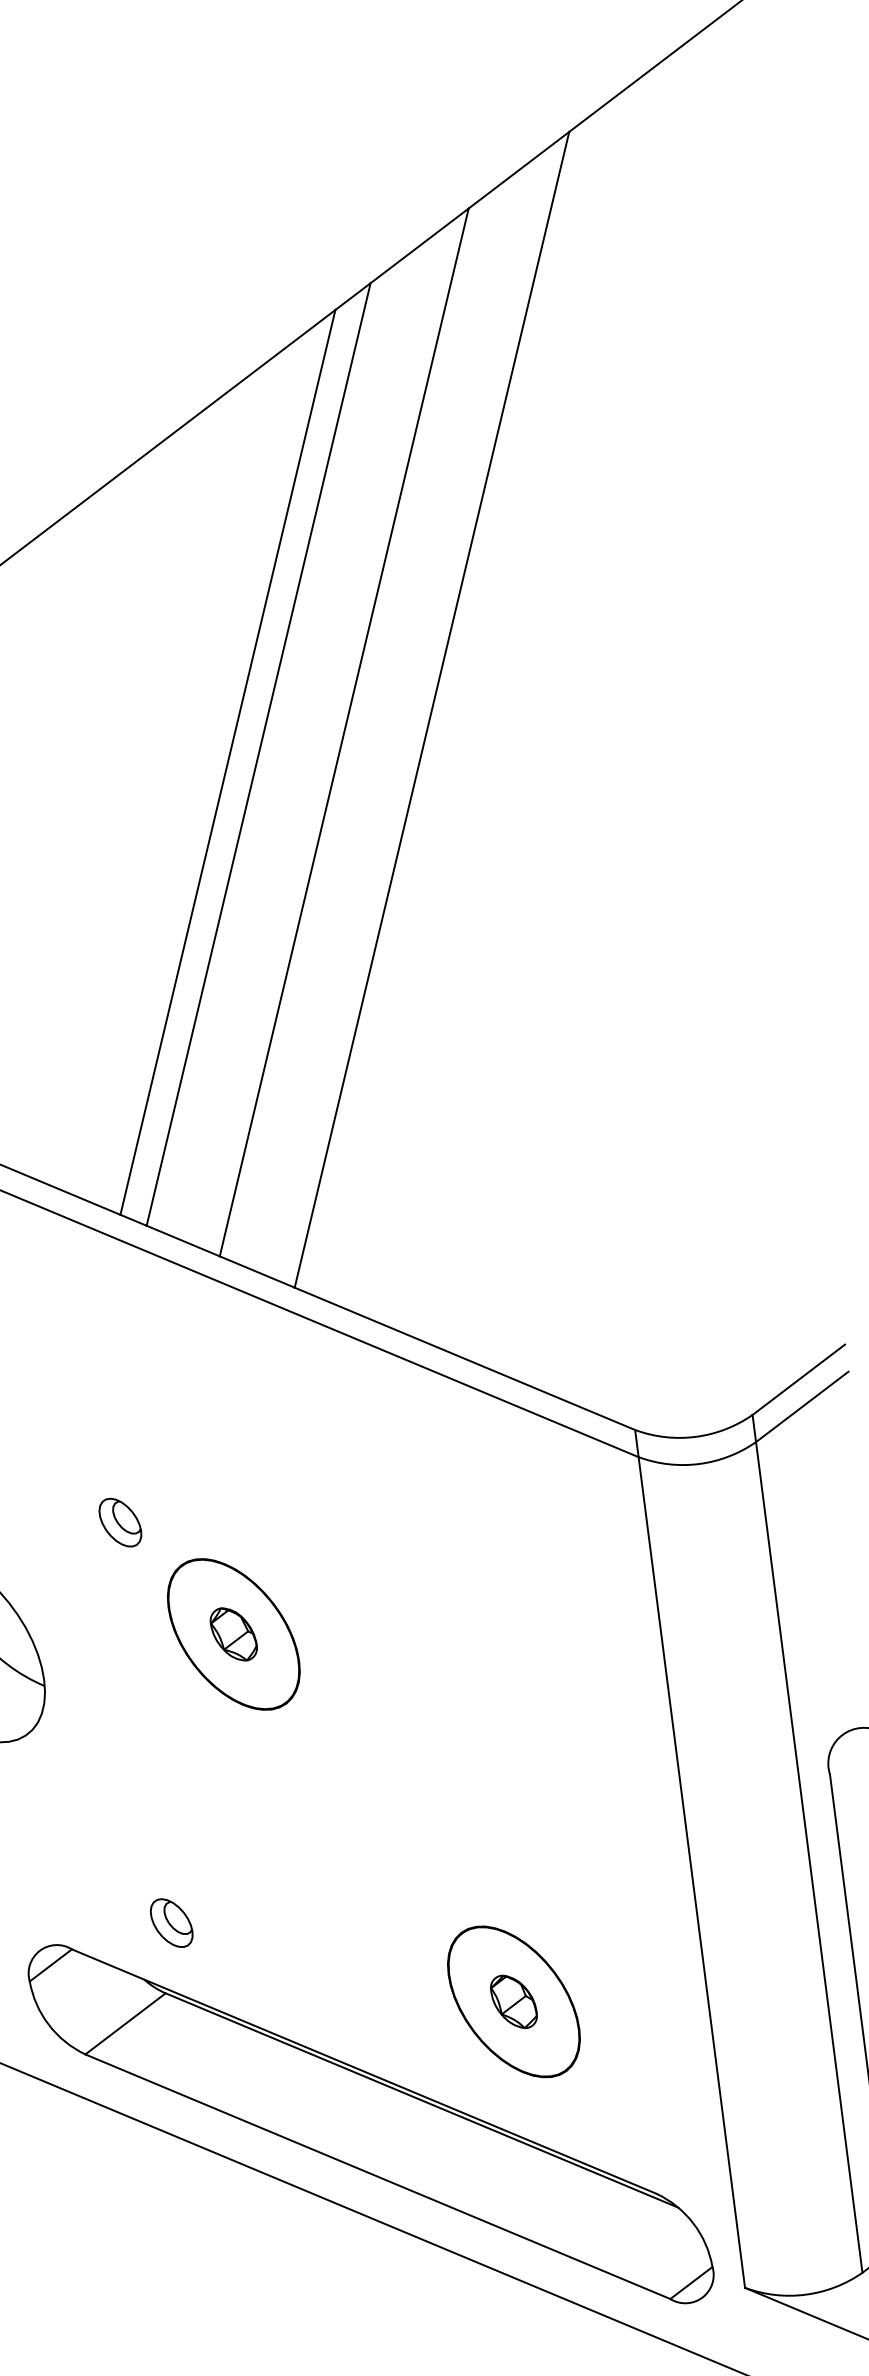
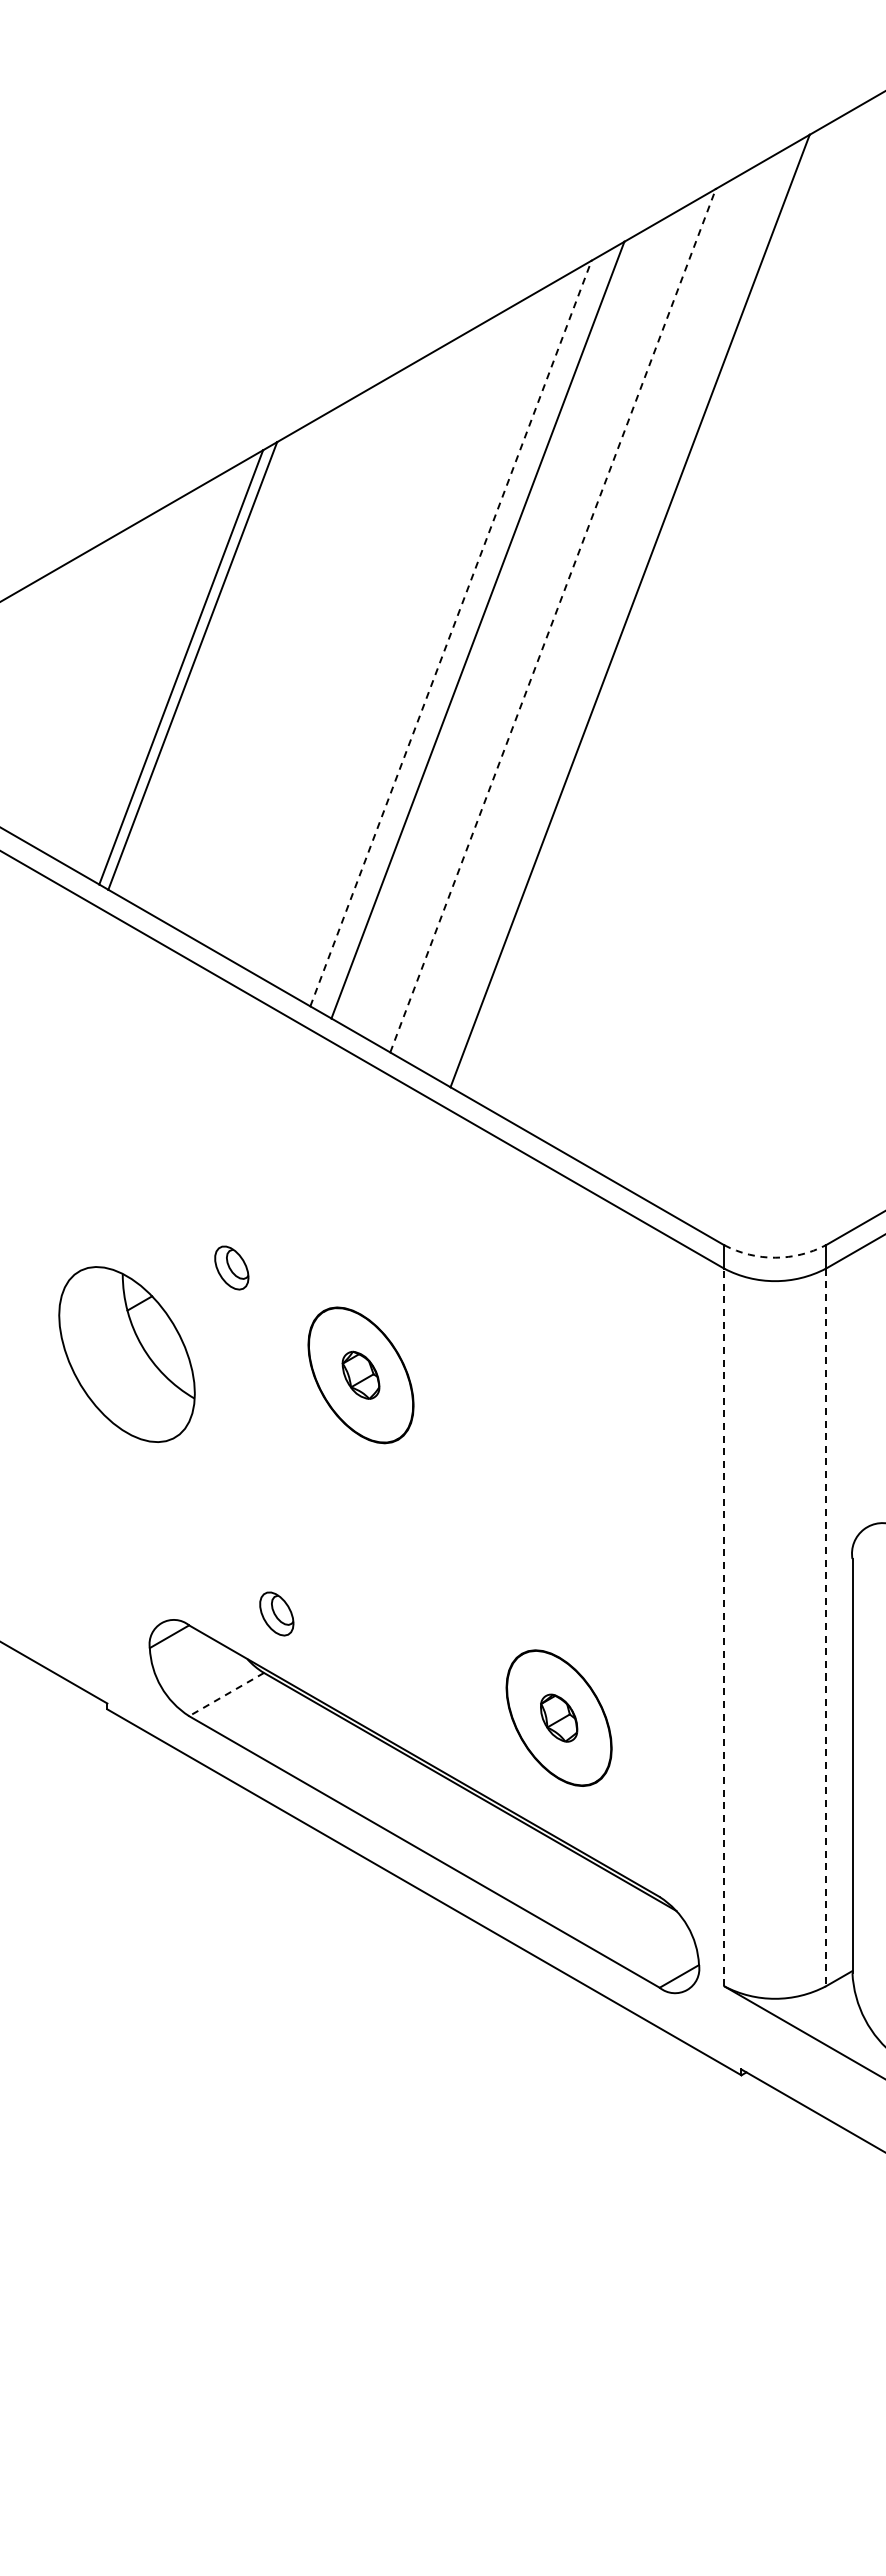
line: (344, 732) -> (553, 620), solid -> dashed
line: (228, 762) -> (451, 633), solid -> dashed
arc: (696, 1436) -> (775, 1257), solid -> dashed
part: (119, 1522) -> (231, 1267), moved
line: (808, 1857) -> (825, 1627), solid -> dashed
line: (691, 1872) -> (724, 1627), solid -> dashed
line: (125, 2023) -> (226, 1694), solid -> dashed

